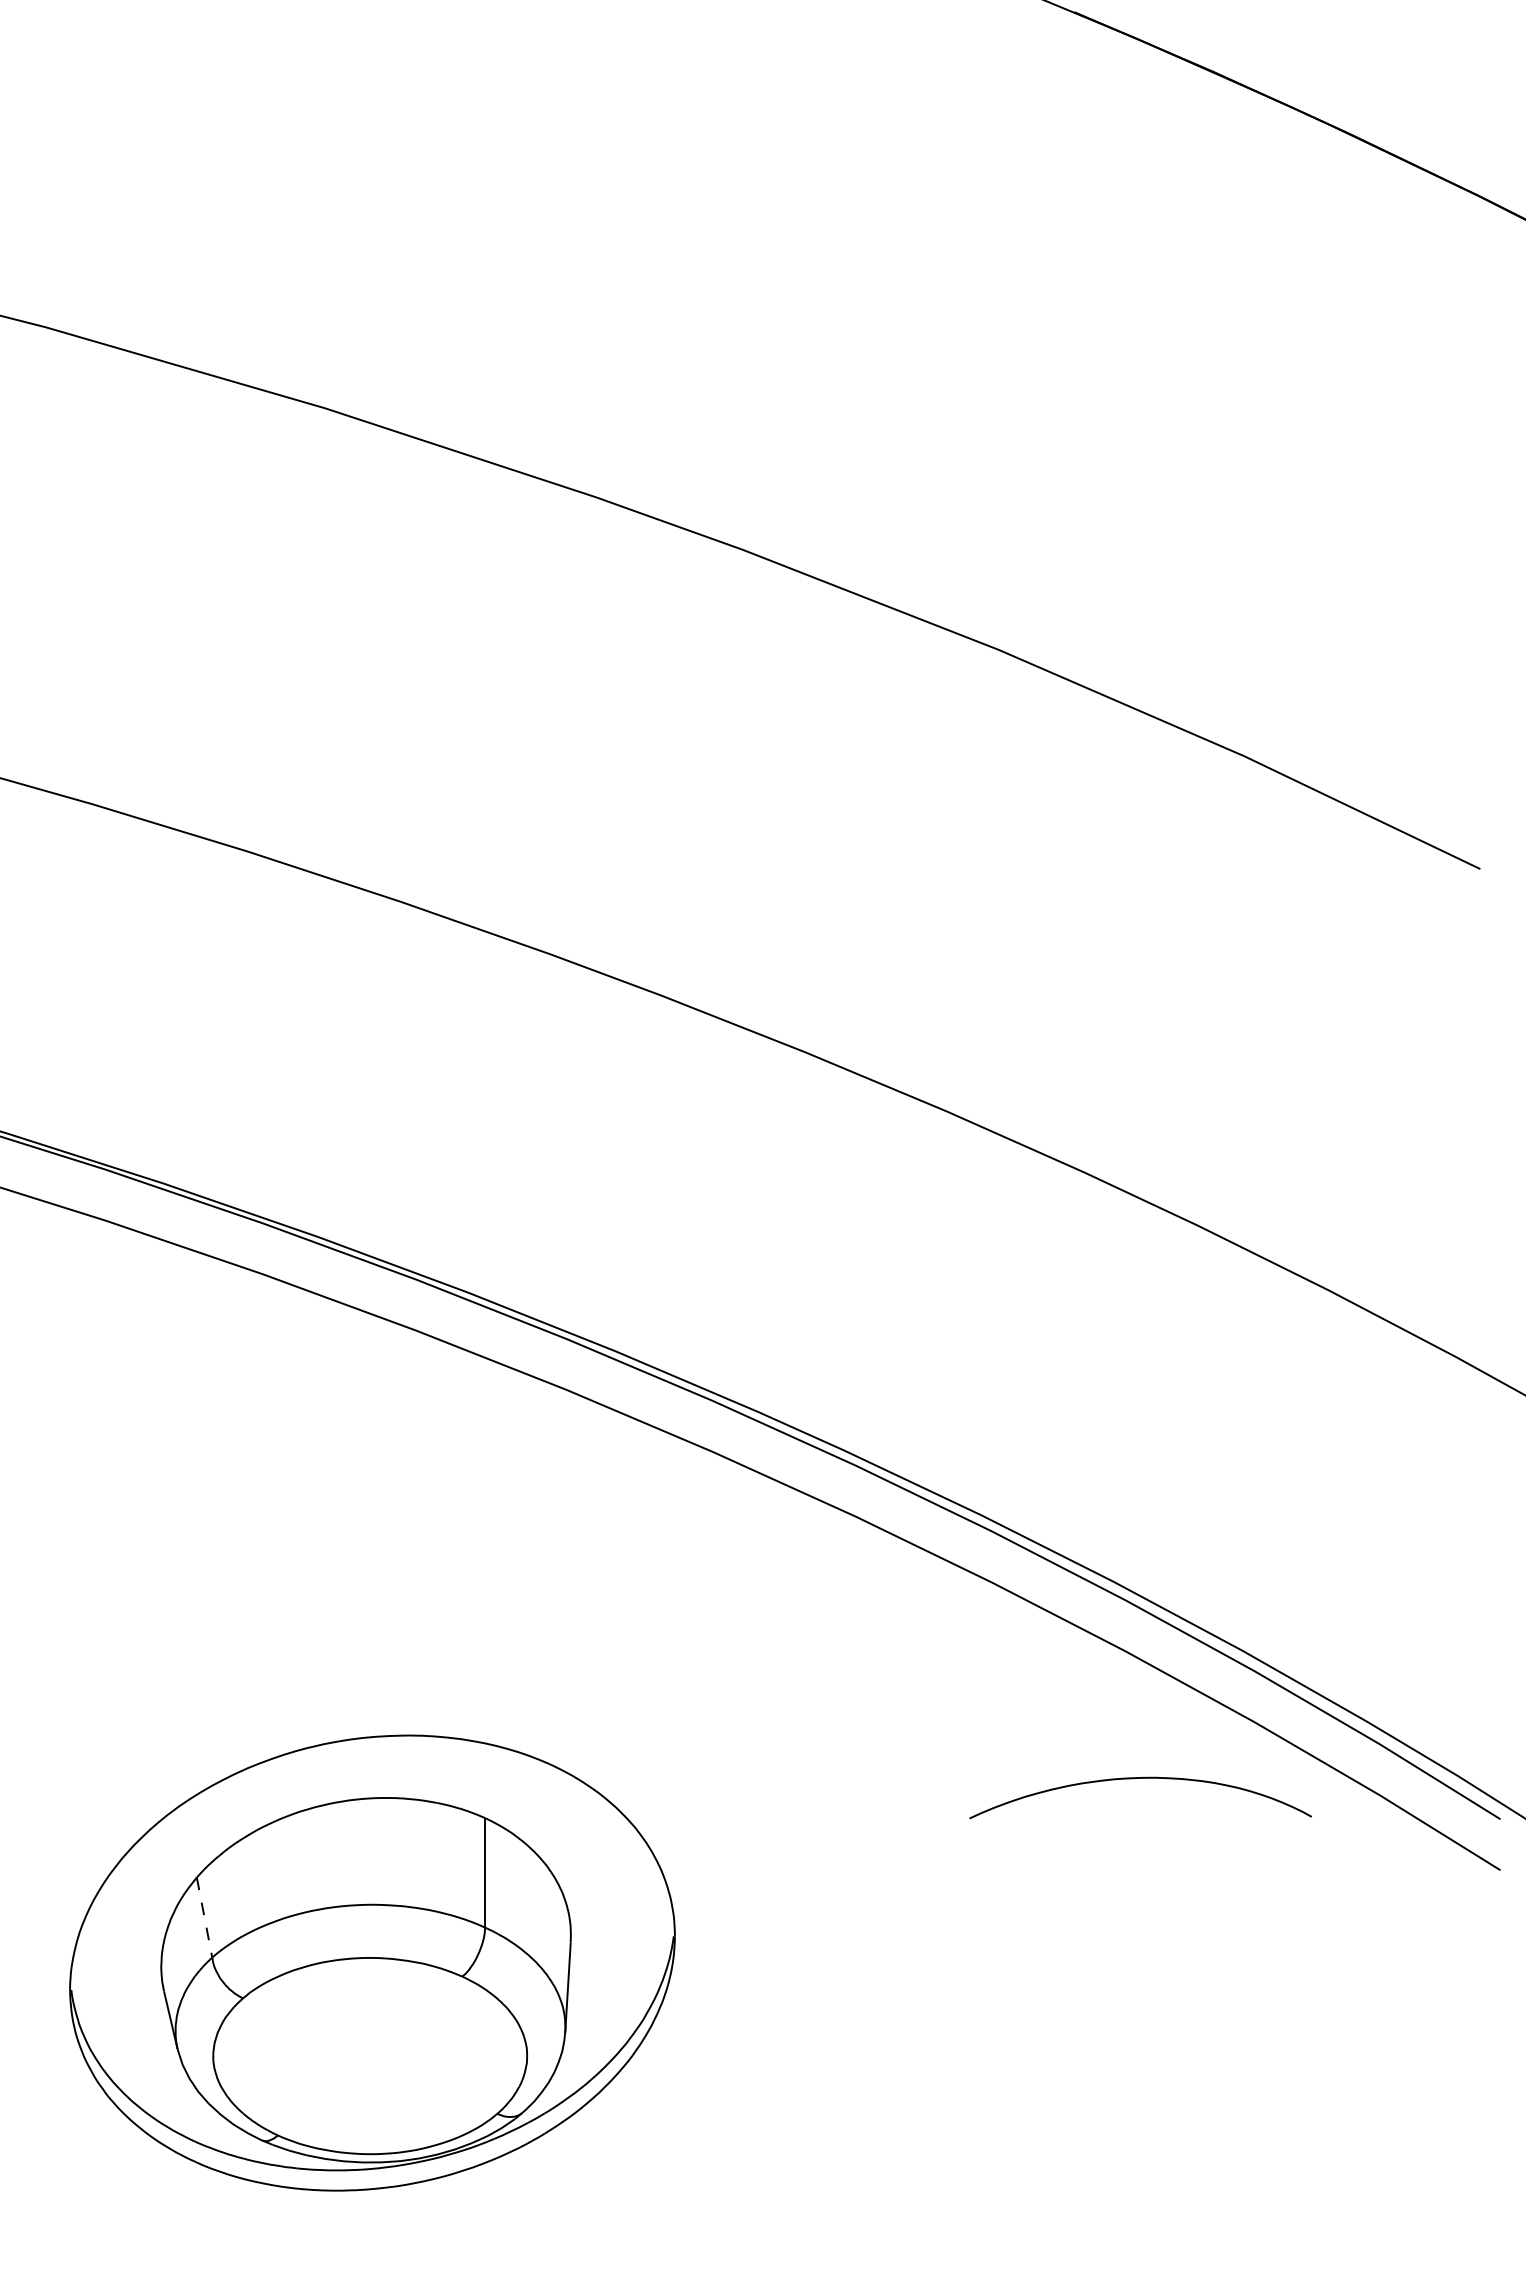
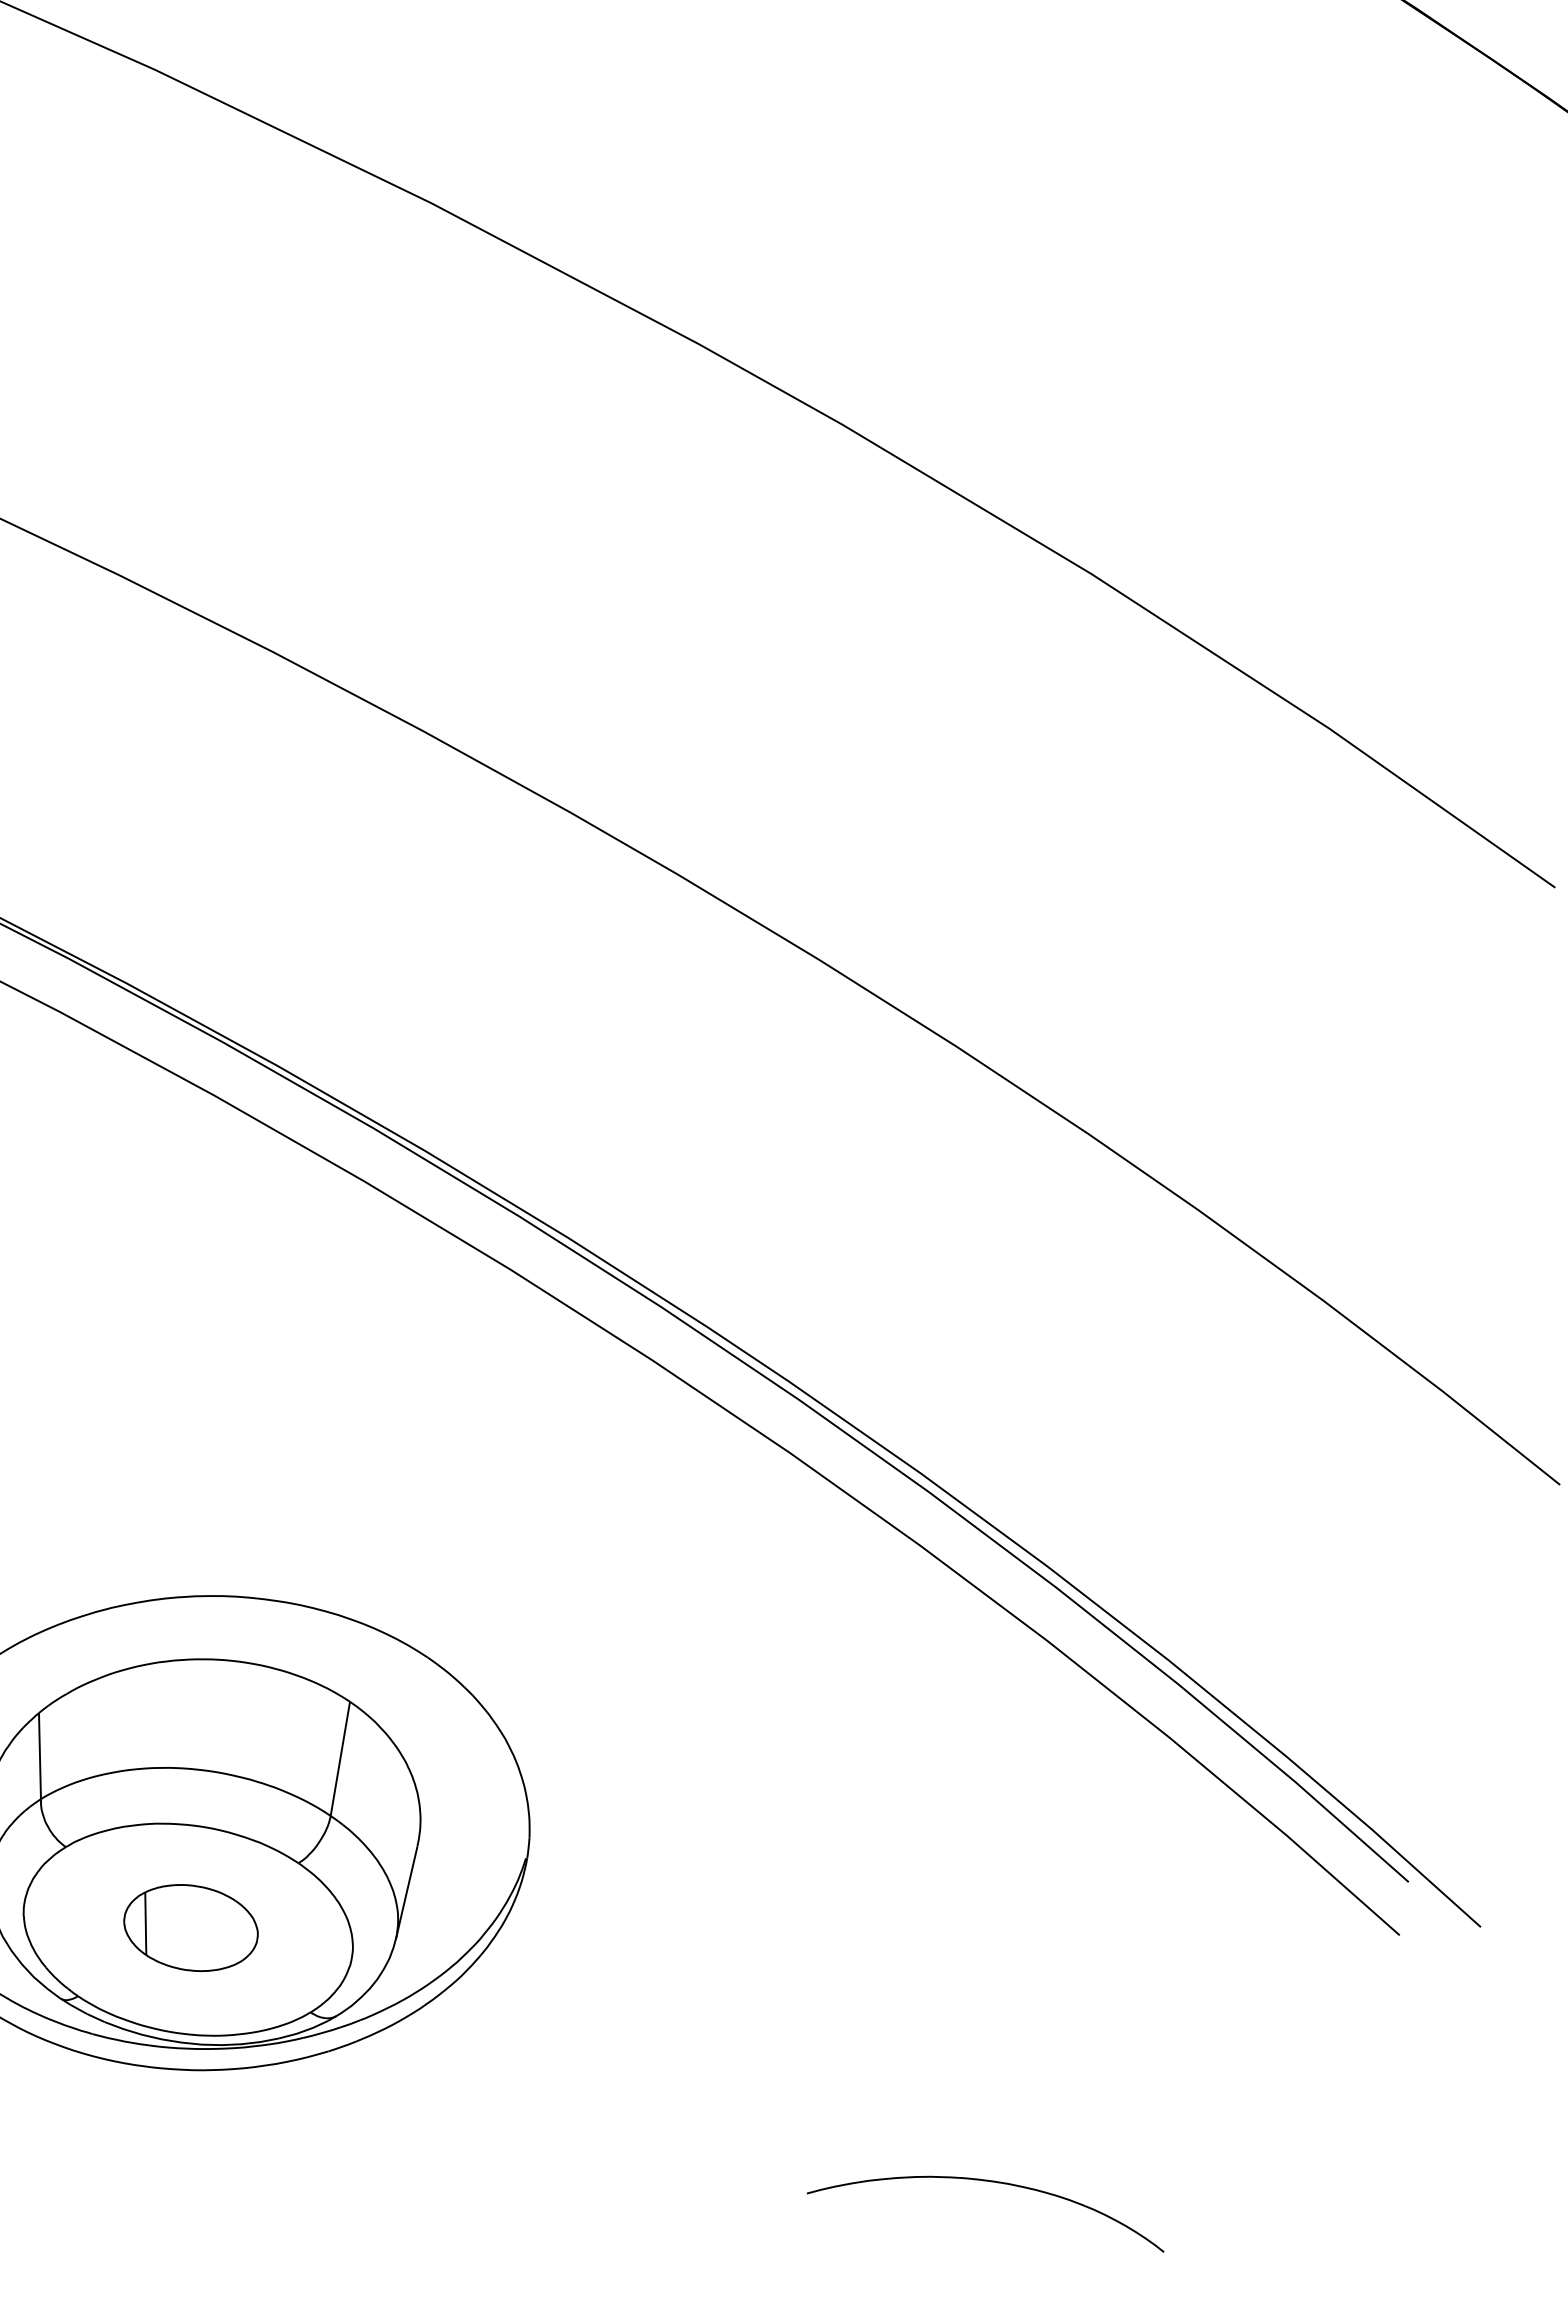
curve: (1134, 1779) -> (985, 2181), moved
line: (204, 1917) -> (39, 1755), dashed -> solid
part: (372, 2053) -> (191, 1927), added

